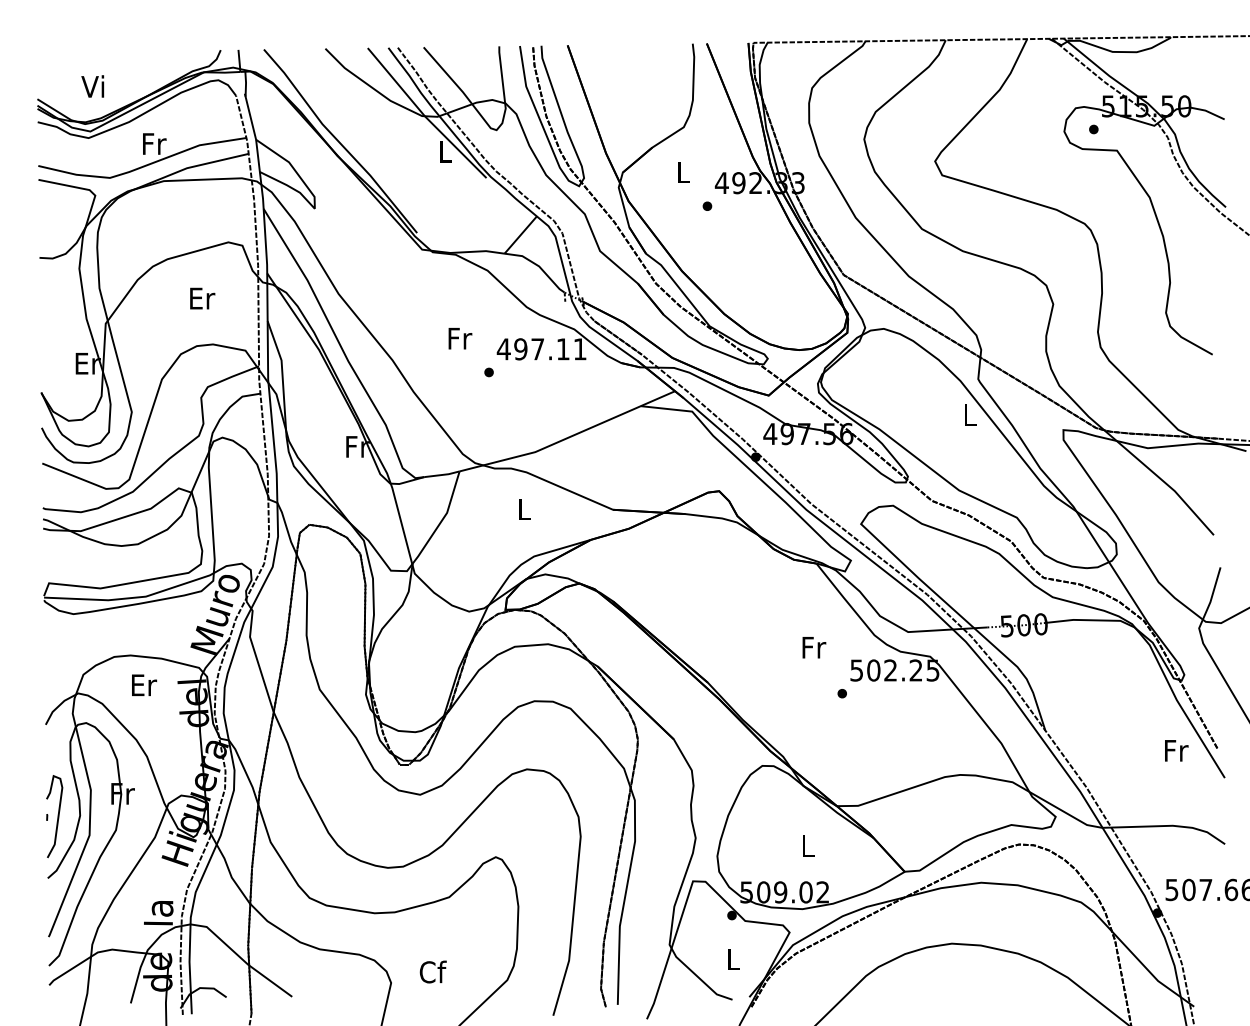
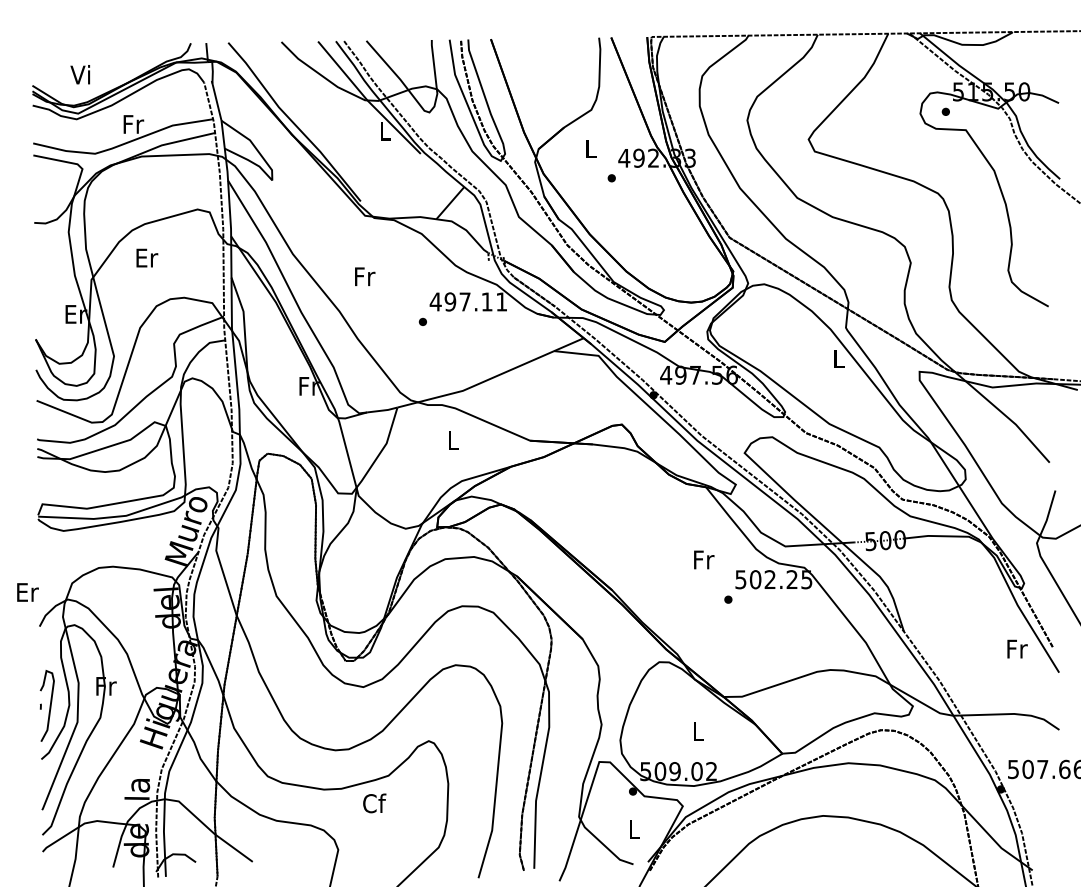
text: (202, 297) -> (147, 257), moved
text: (460, 338) -> (365, 276), moved
text: (143, 685) -> (27, 592), moved
text: (433, 972) -> (374, 803), moved

